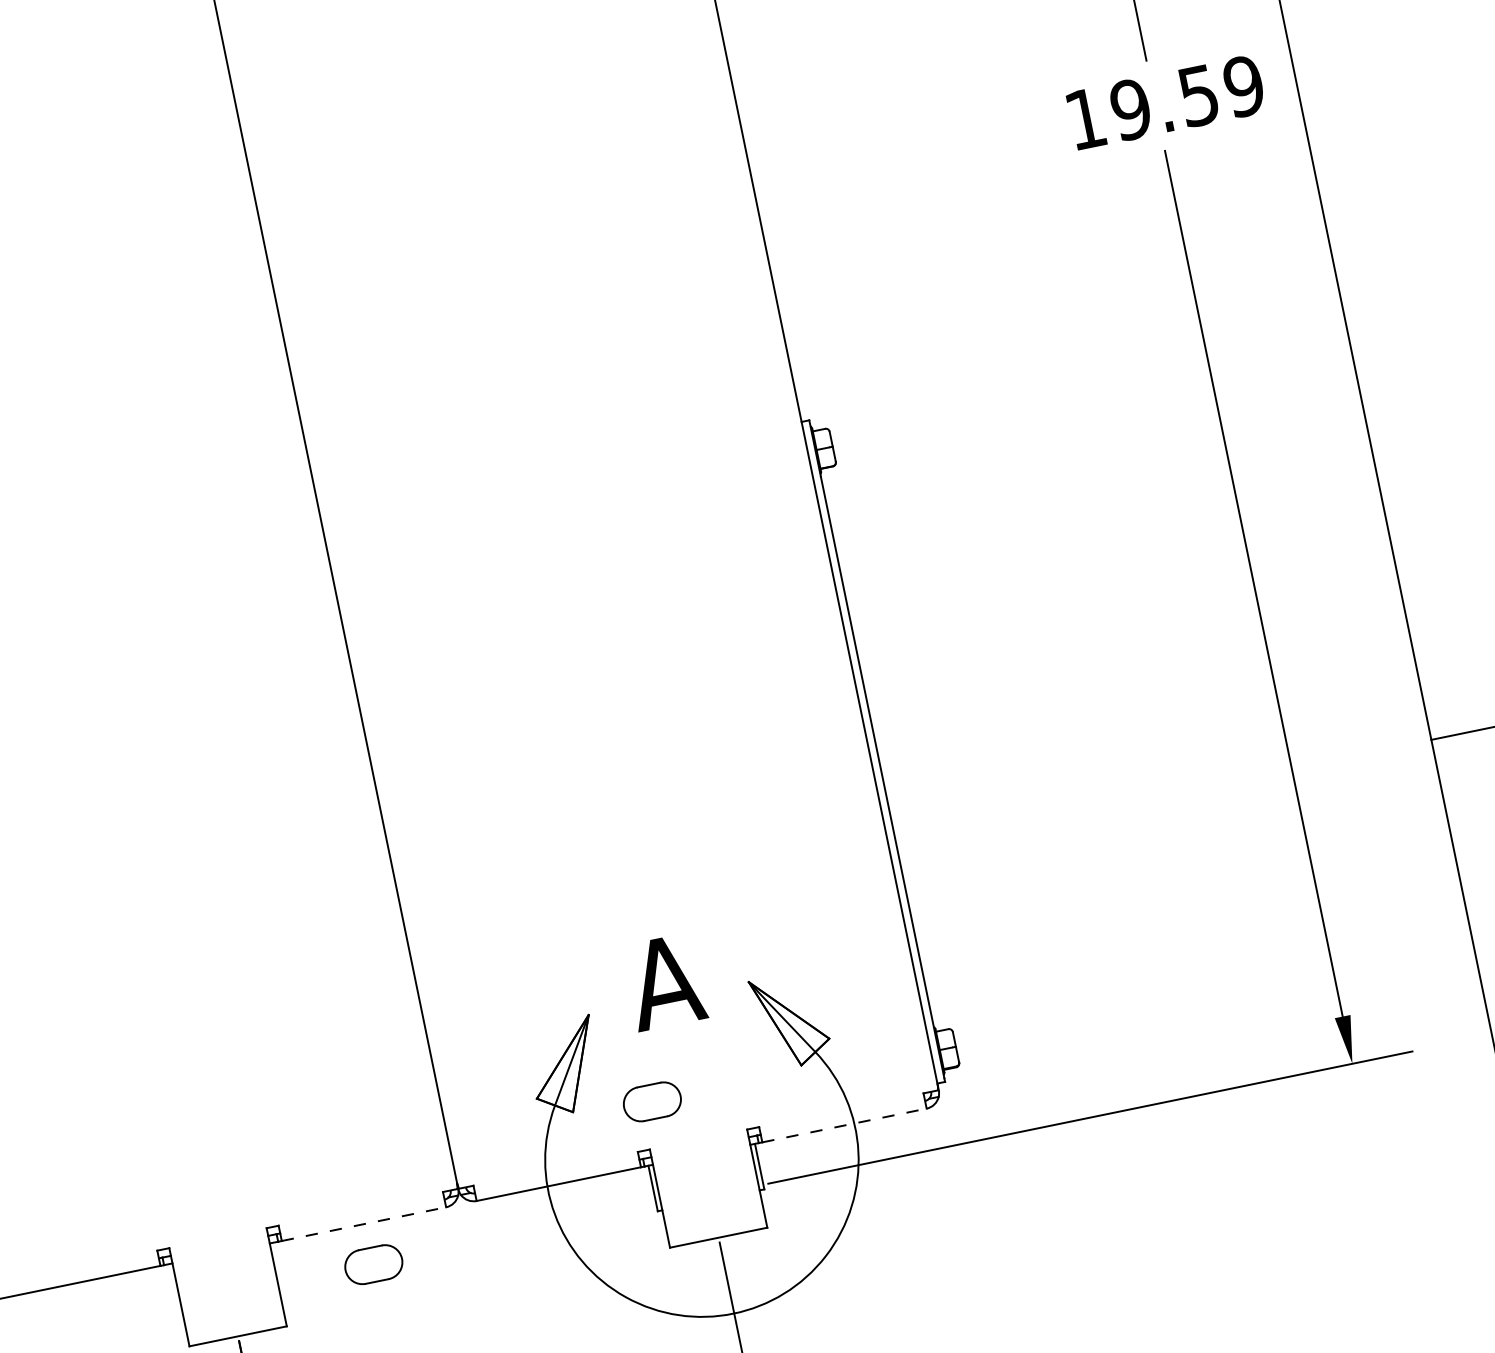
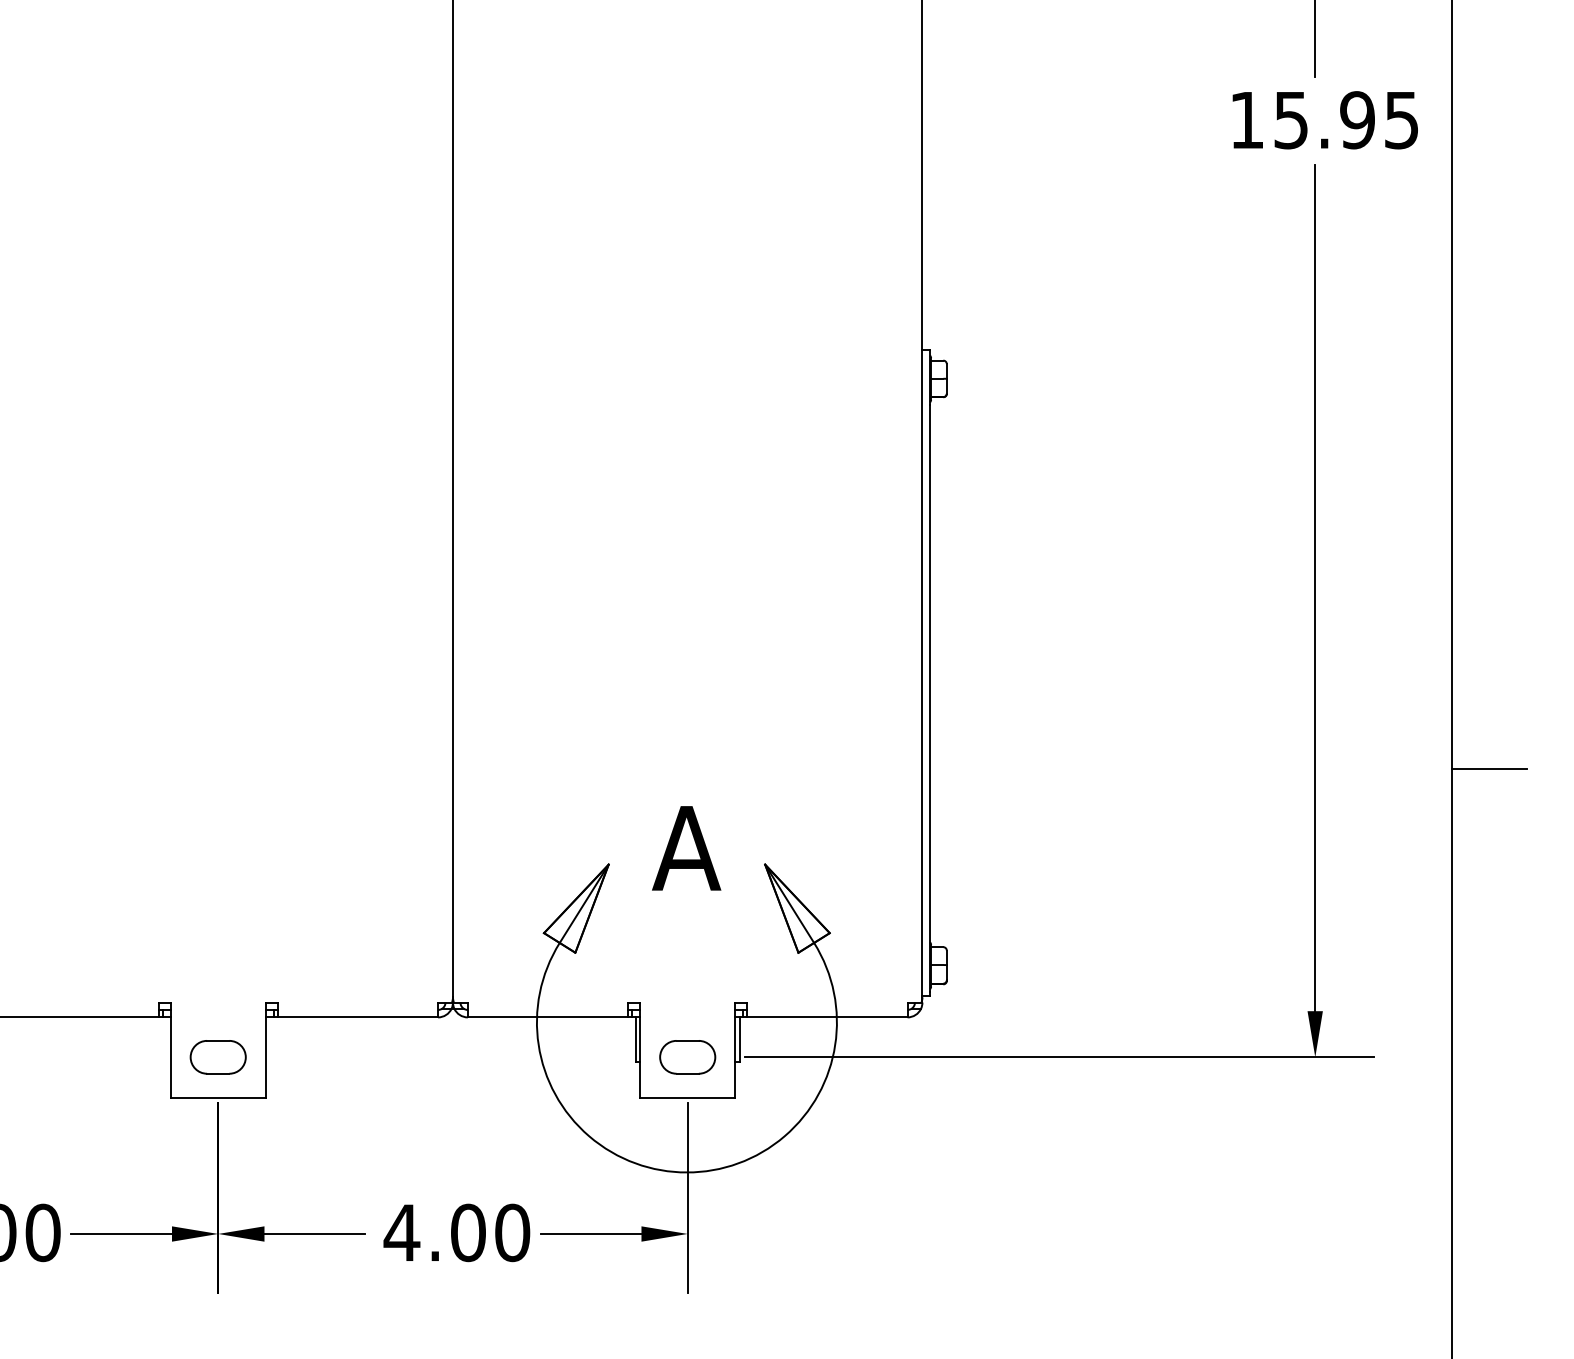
text: (1187, 98) -> (1346, 120), 19.59 -> 15.95
part: (652, 1102) -> (687, 1057), moved
line: (844, 1125) -> (827, 1017), dashed -> solid
line: (364, 1224) -> (358, 1017), dashed -> solid
part: (373, 1265) -> (217, 1057), moved

